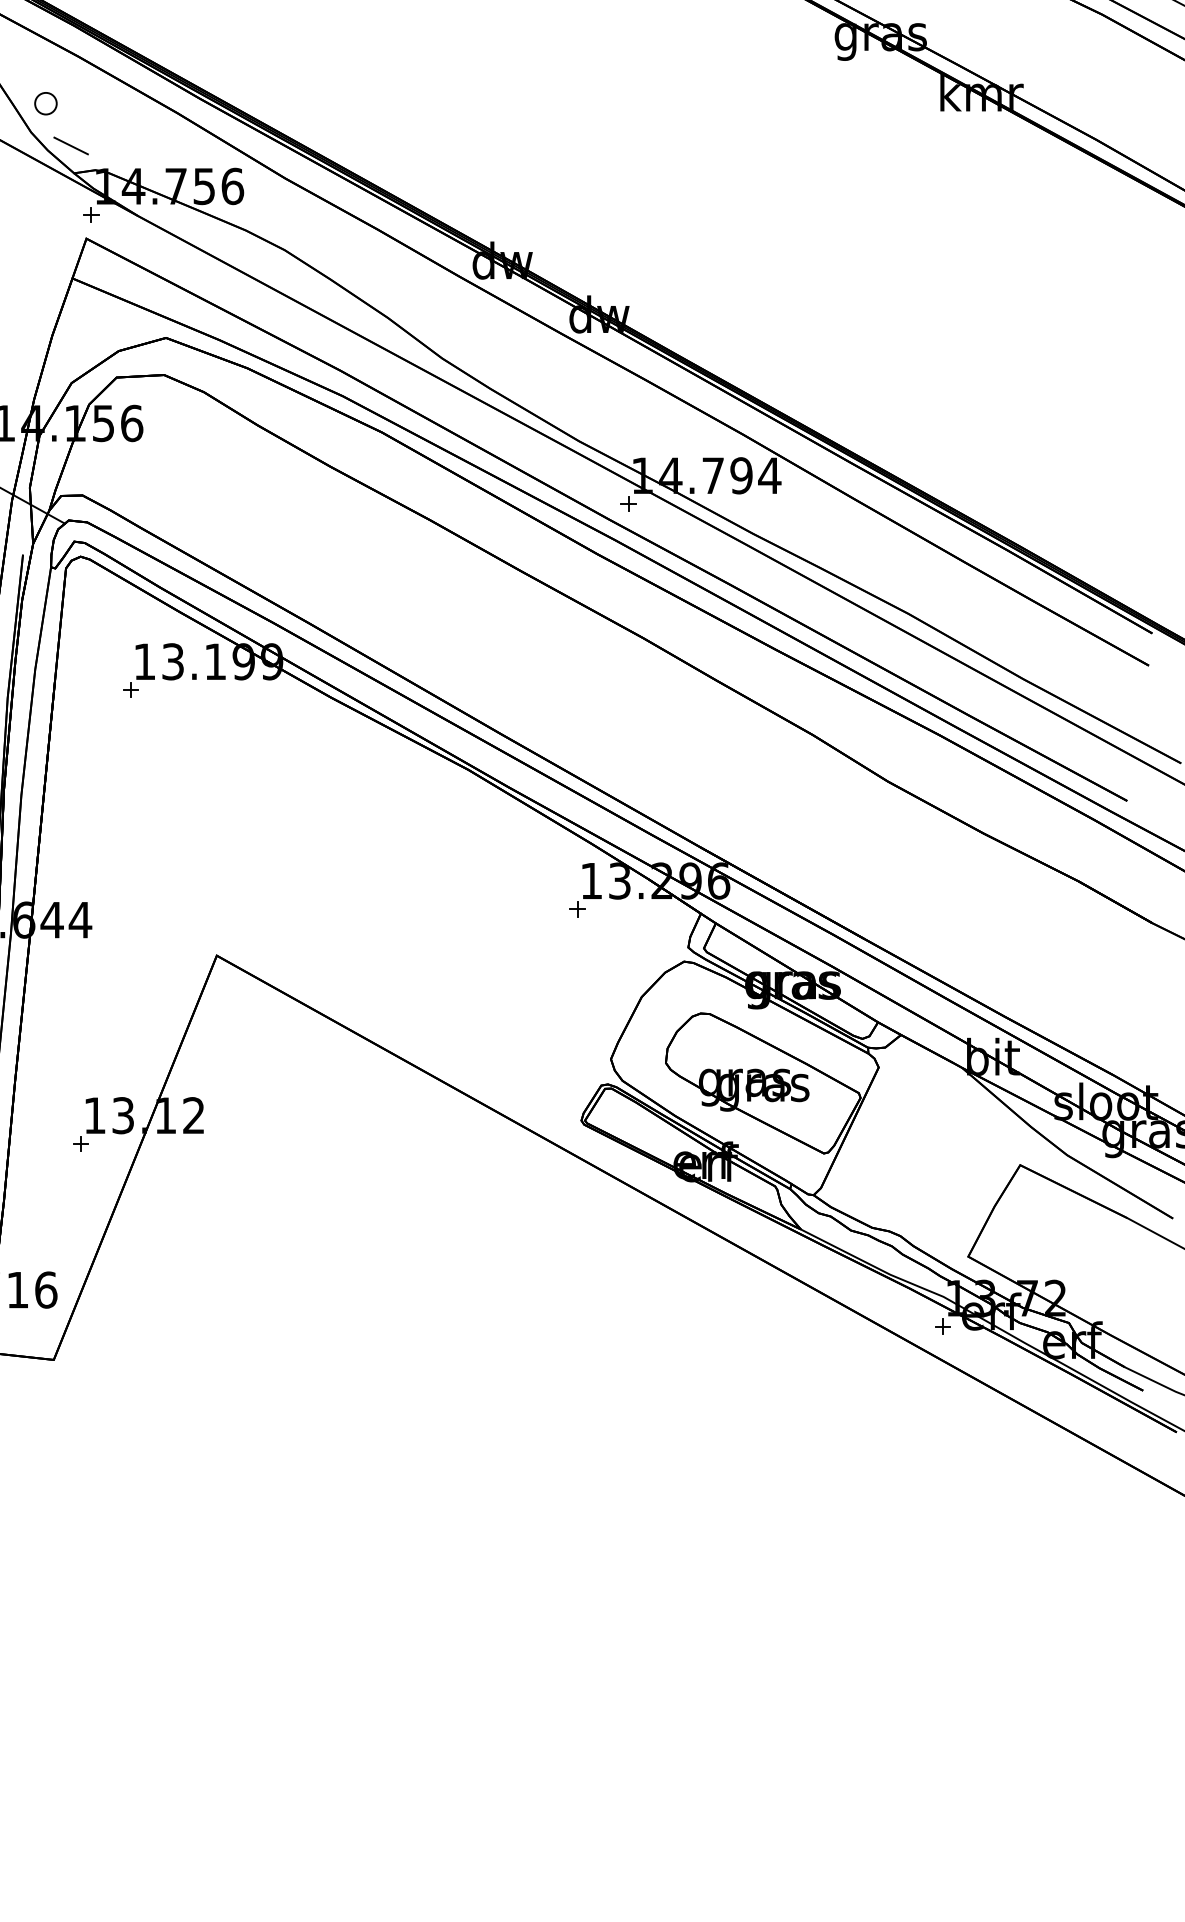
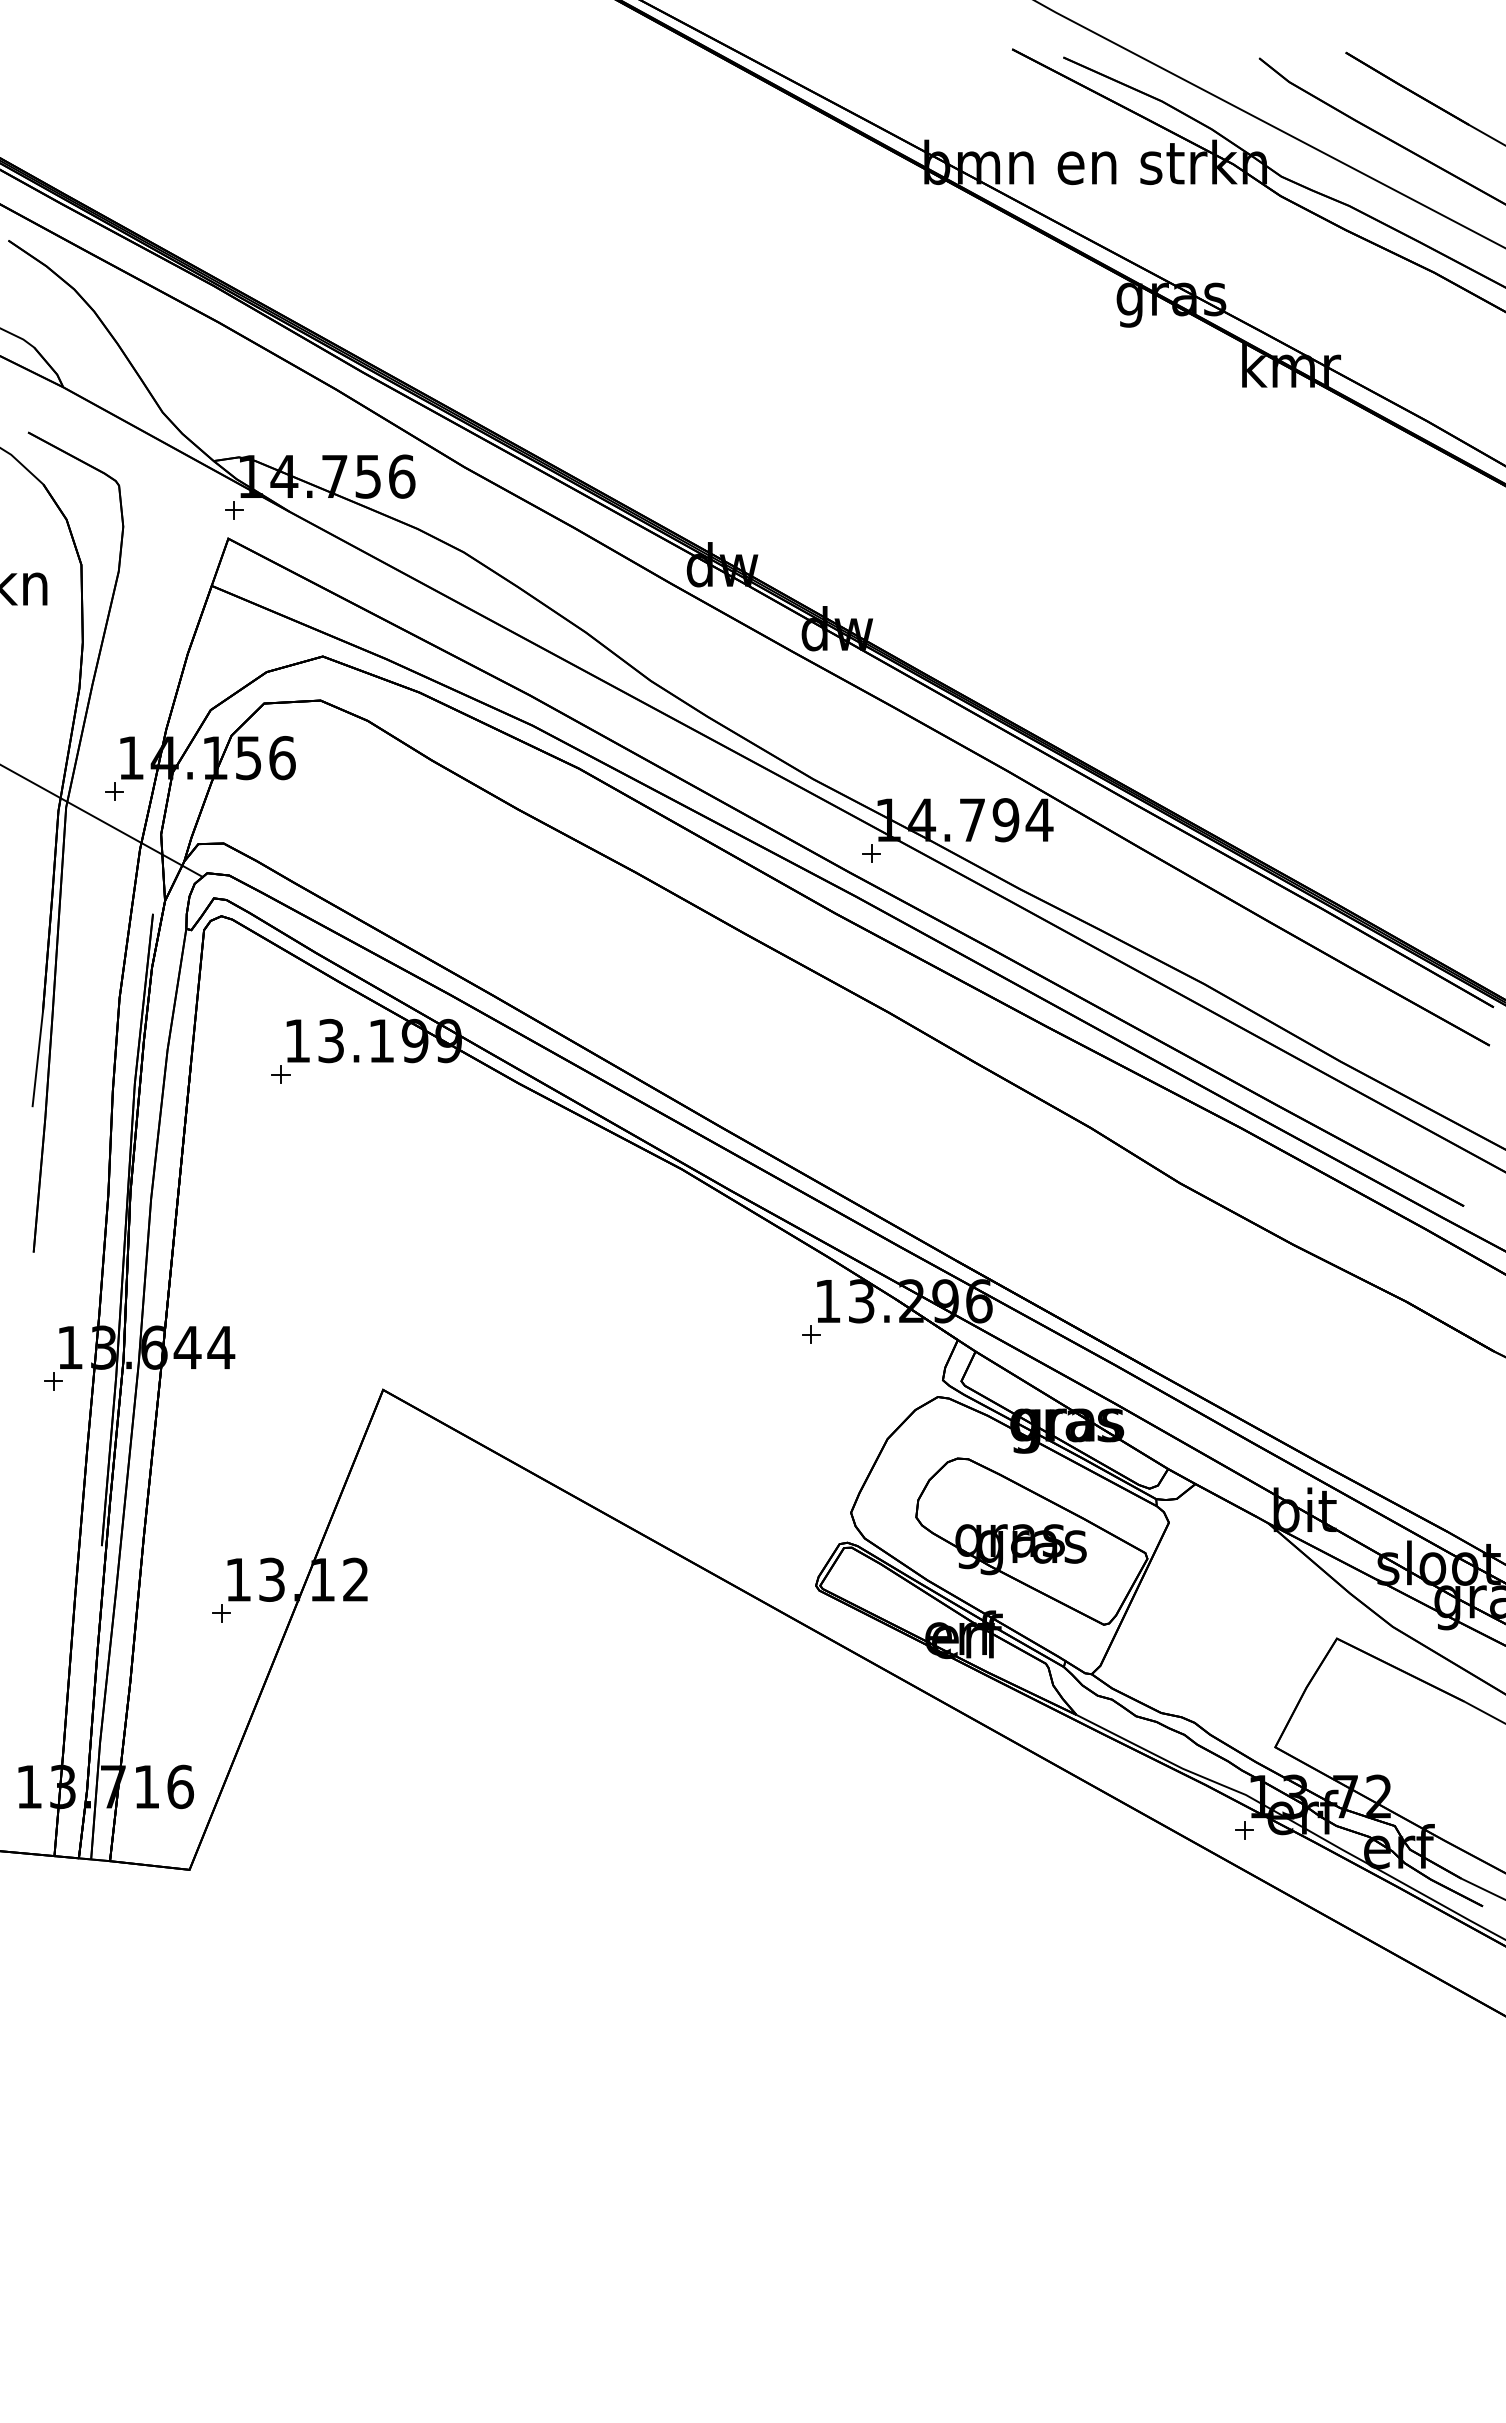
part: (45, 103) -> (179, 378), removed
line: (71, 145) -> (210, 428), removed

